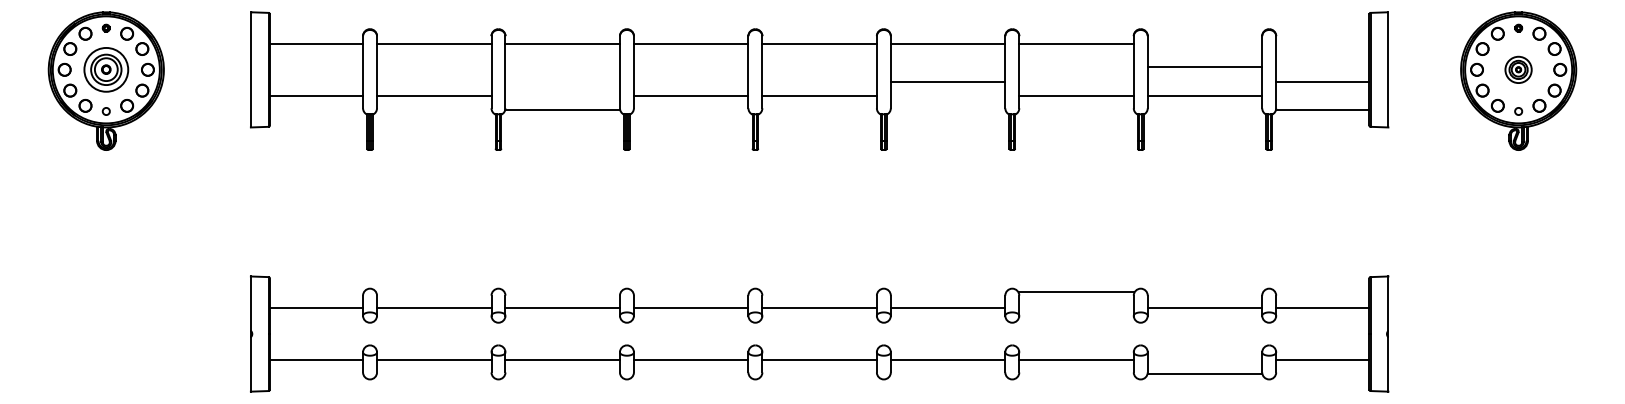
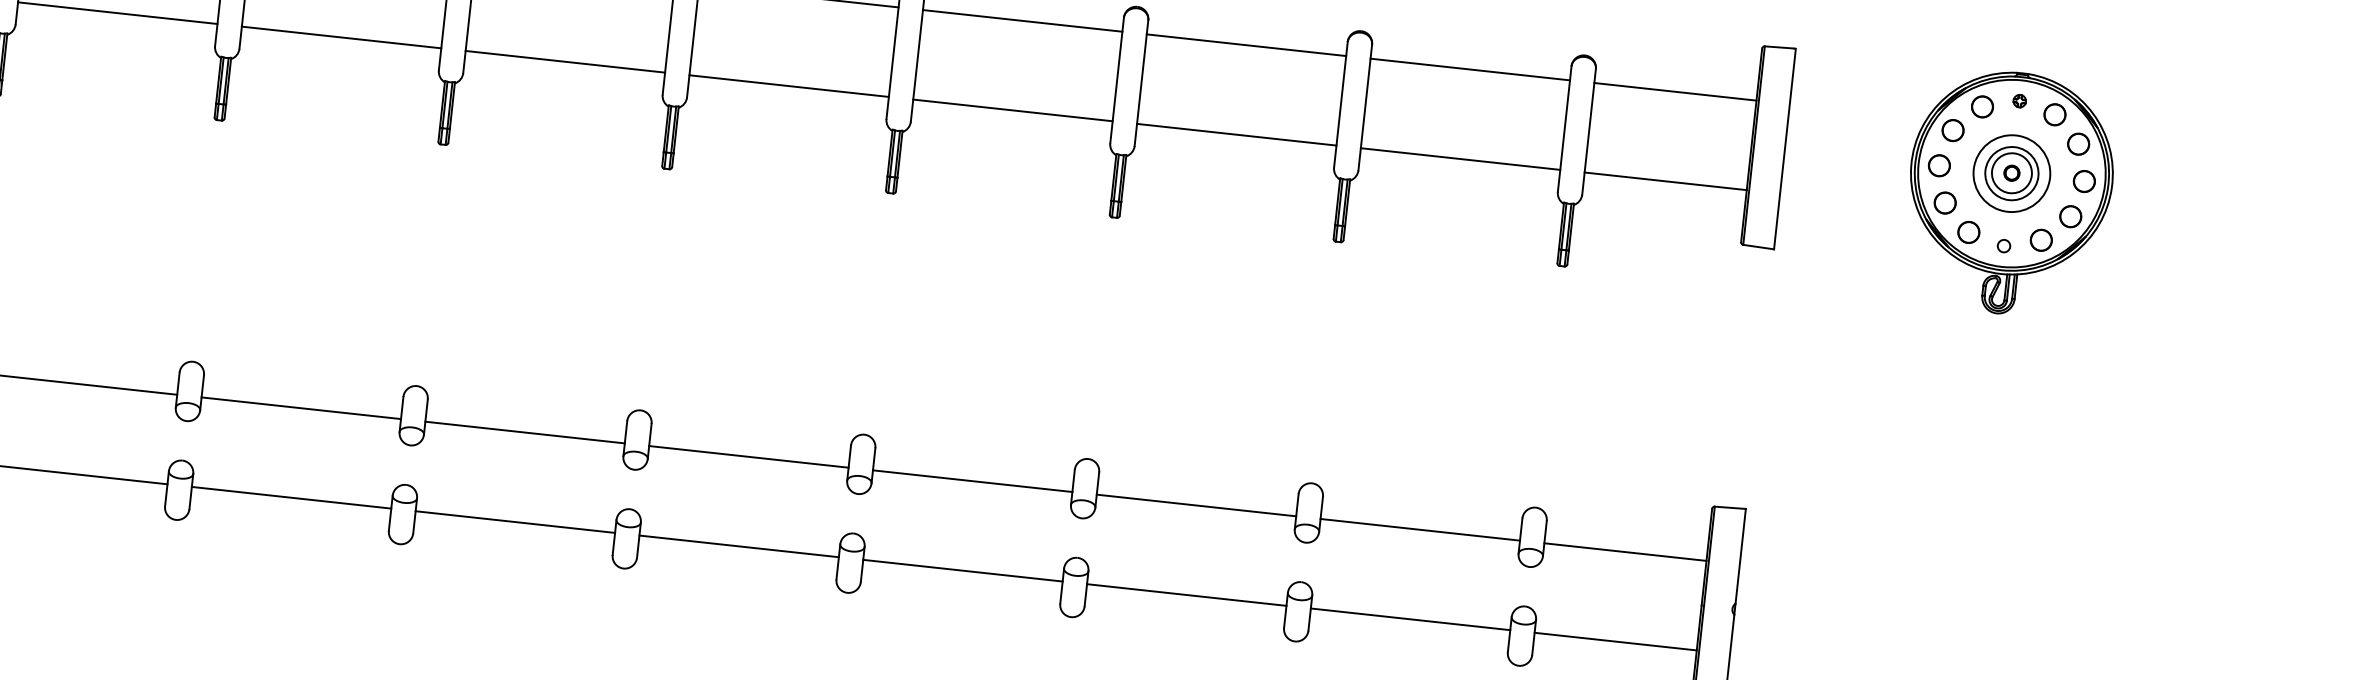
line: (1204, 67) -> (1469, 69), moved
part: (1518, 69) -> (2011, 172), size x1.67
line: (947, 81) -> (1011, 110), moved
line: (1322, 82) -> (1674, 92), moved
line: (562, 109) -> (341, 37), moved
line: (1322, 109) -> (1665, 181), moved
line: (1076, 292) -> (1196, 505), moved
line: (1204, 373) -> (1409, 618), moved

